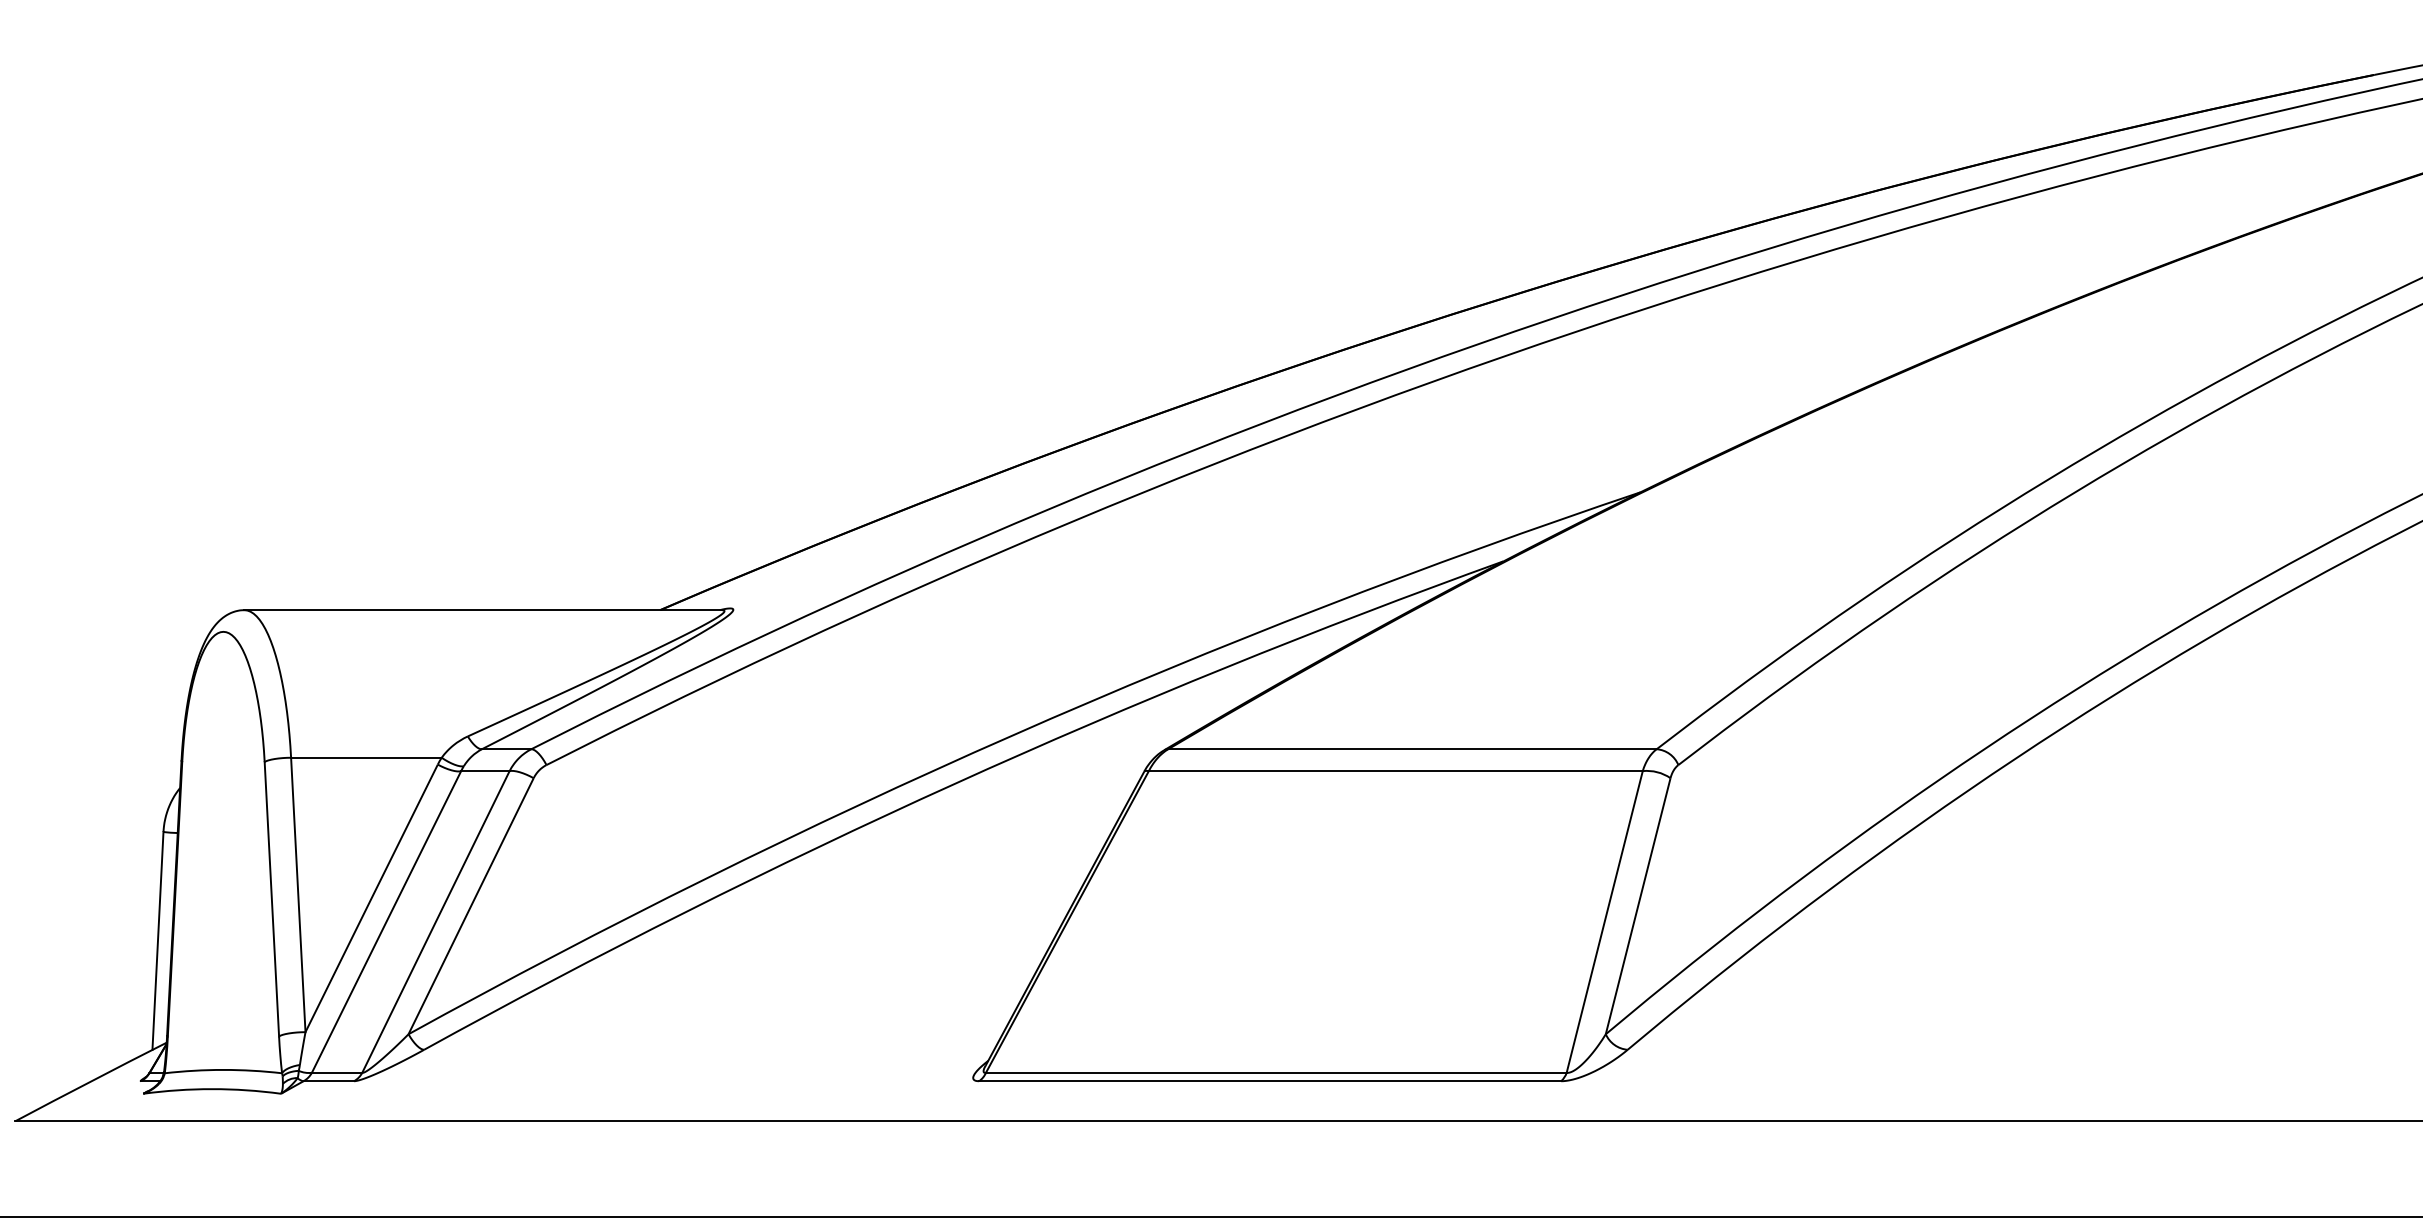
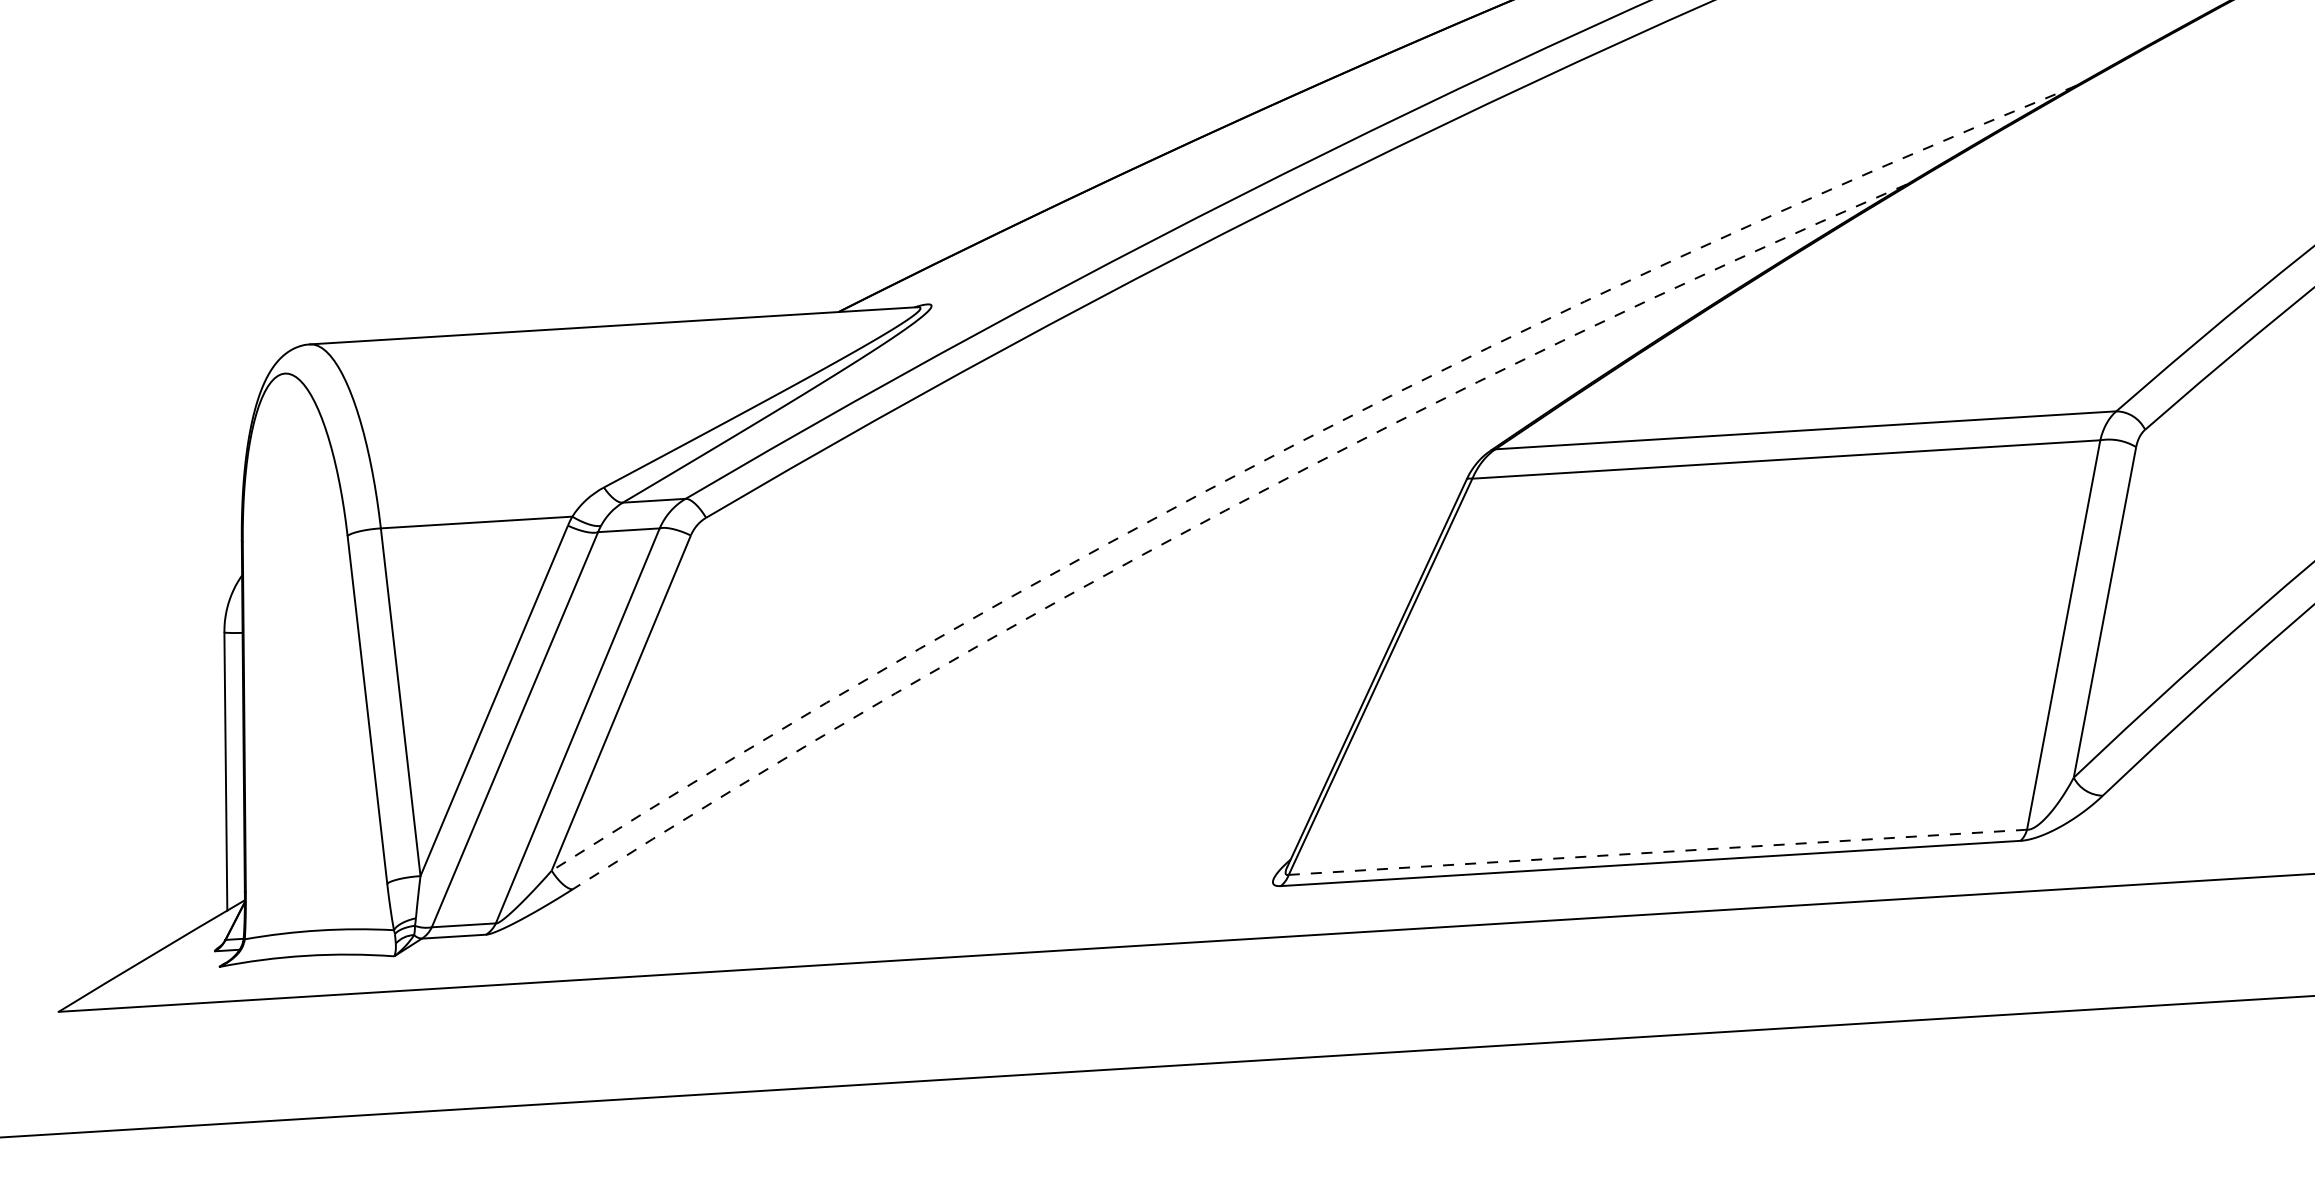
arc: (1012, 735) -> (1296, 443), solid -> dashed
arc: (954, 784) -> (1226, 510), solid -> dashed
line: (1276, 1072) -> (1658, 851), solid -> dashed

